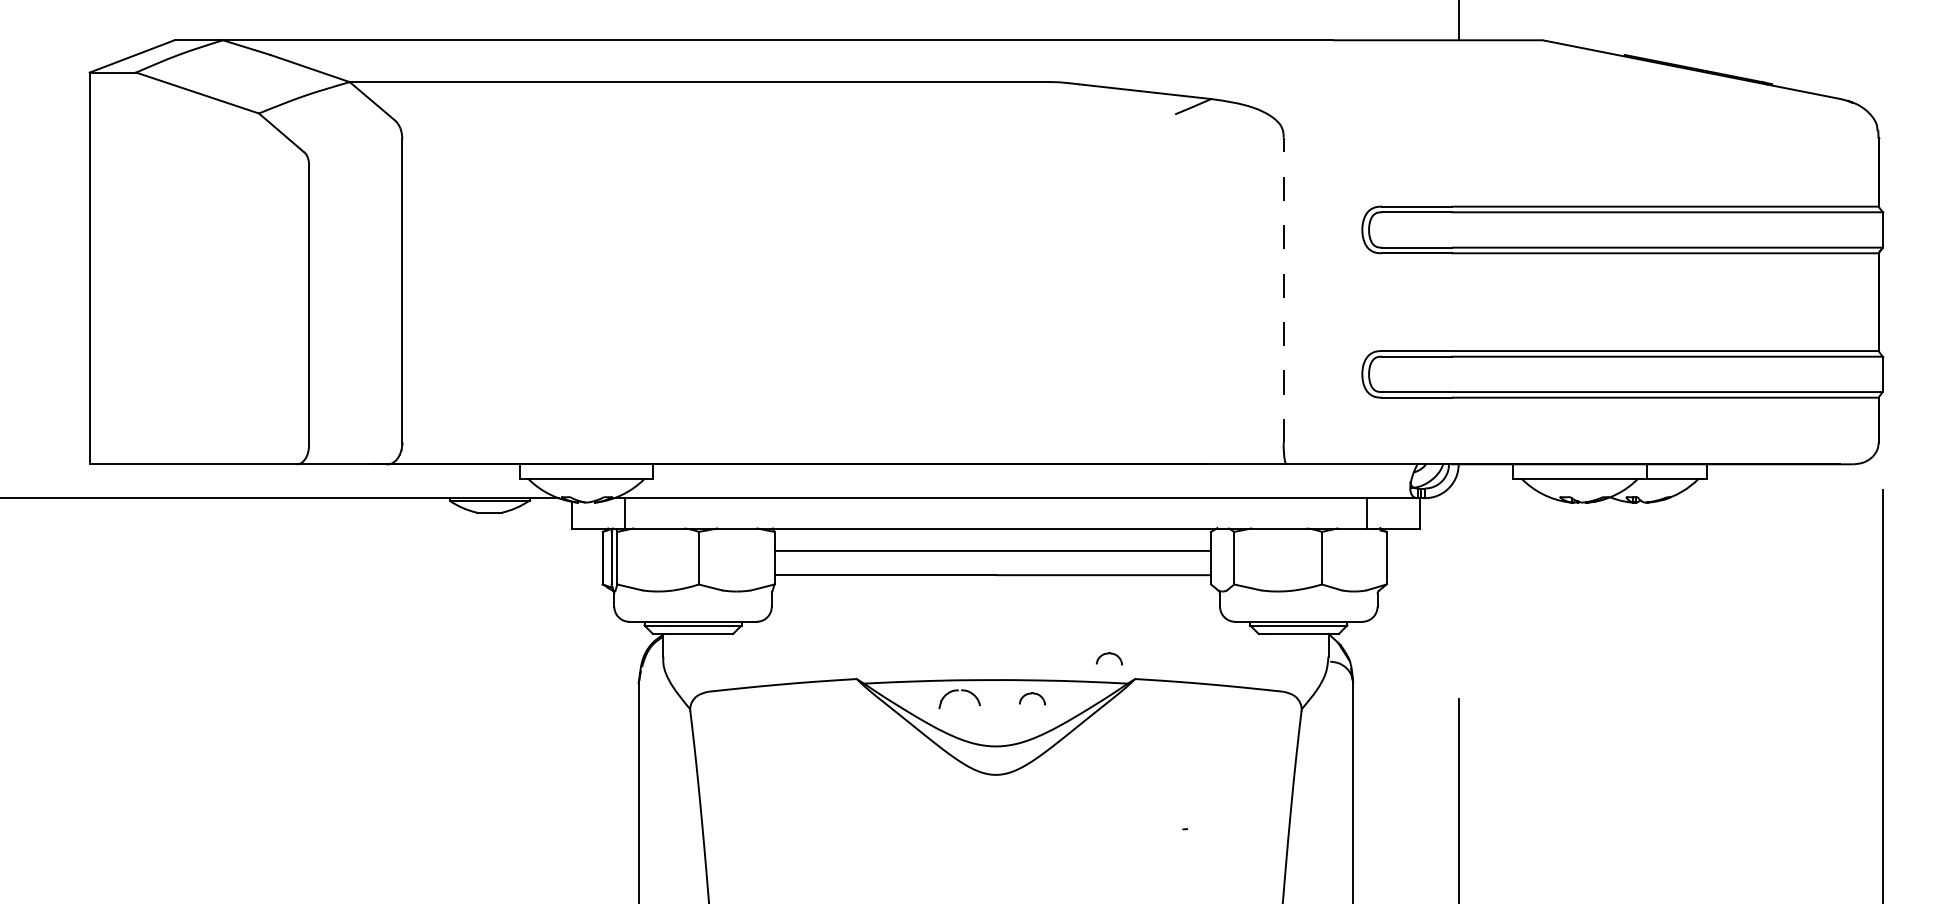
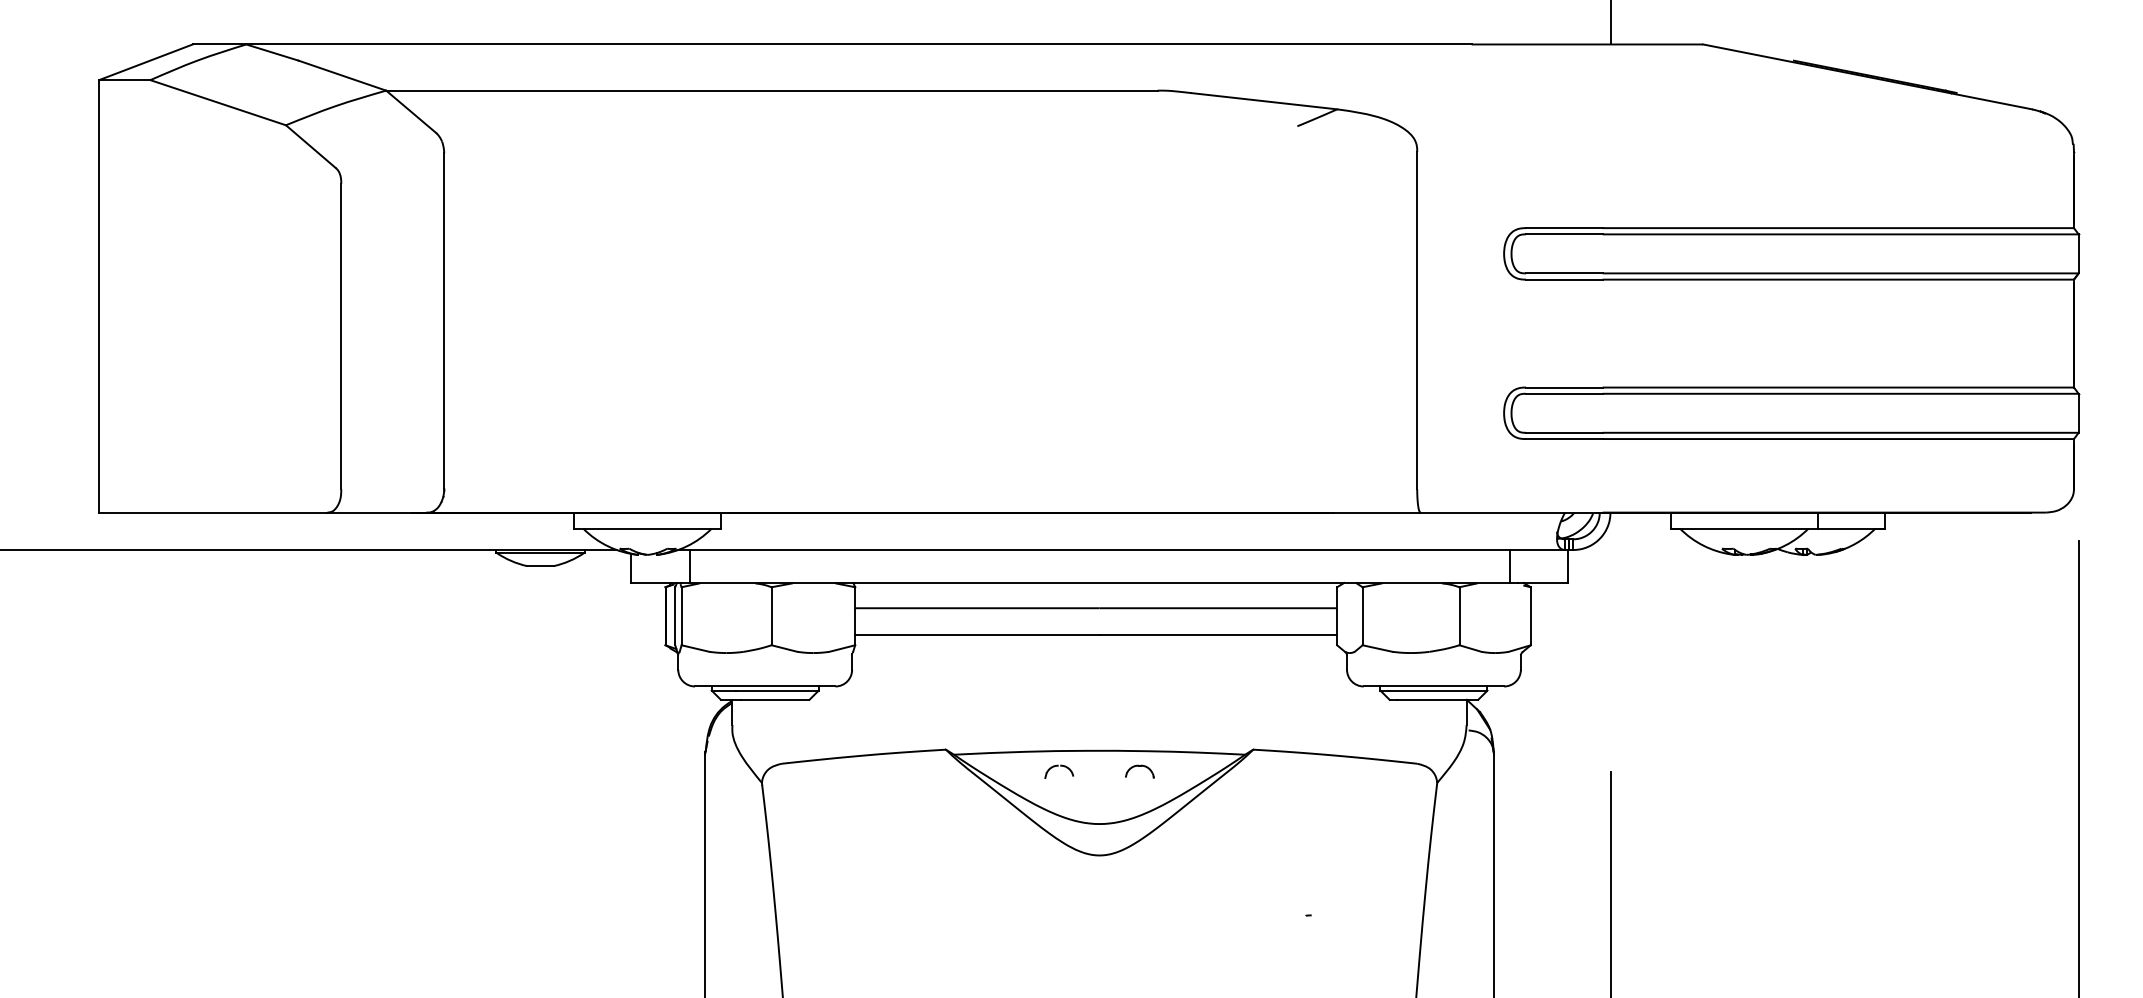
line: (1283, 290) -> (1417, 320), dashed -> solid
part: (1108, 658) -> (1223, 726), removed
part: (958, 698) -> (1058, 771), size x0.62

